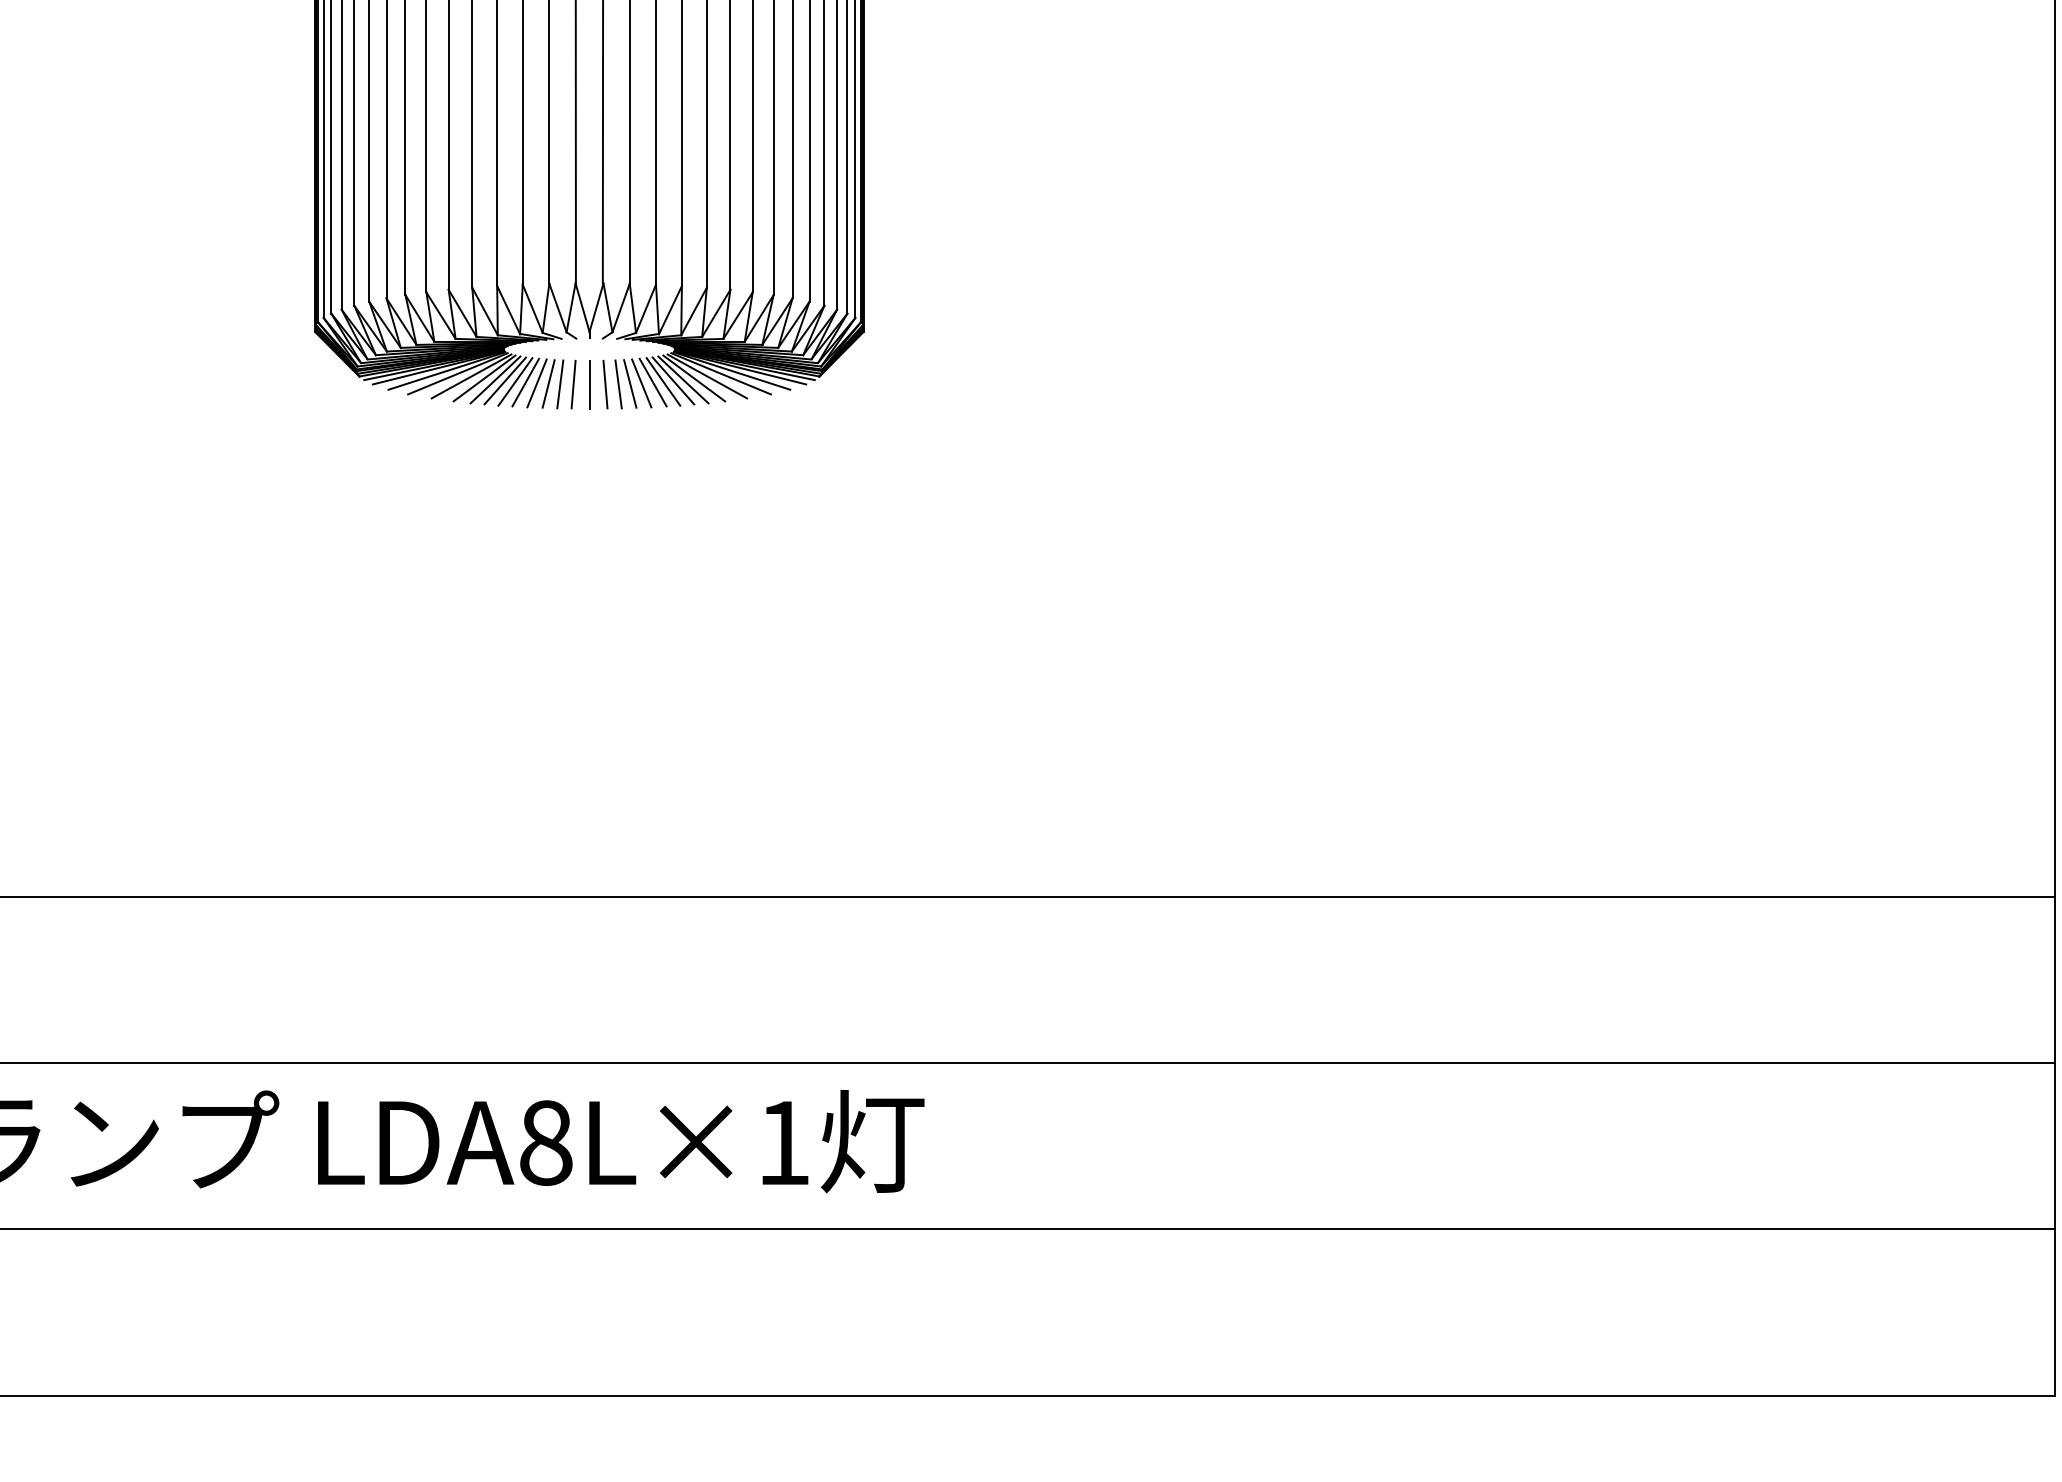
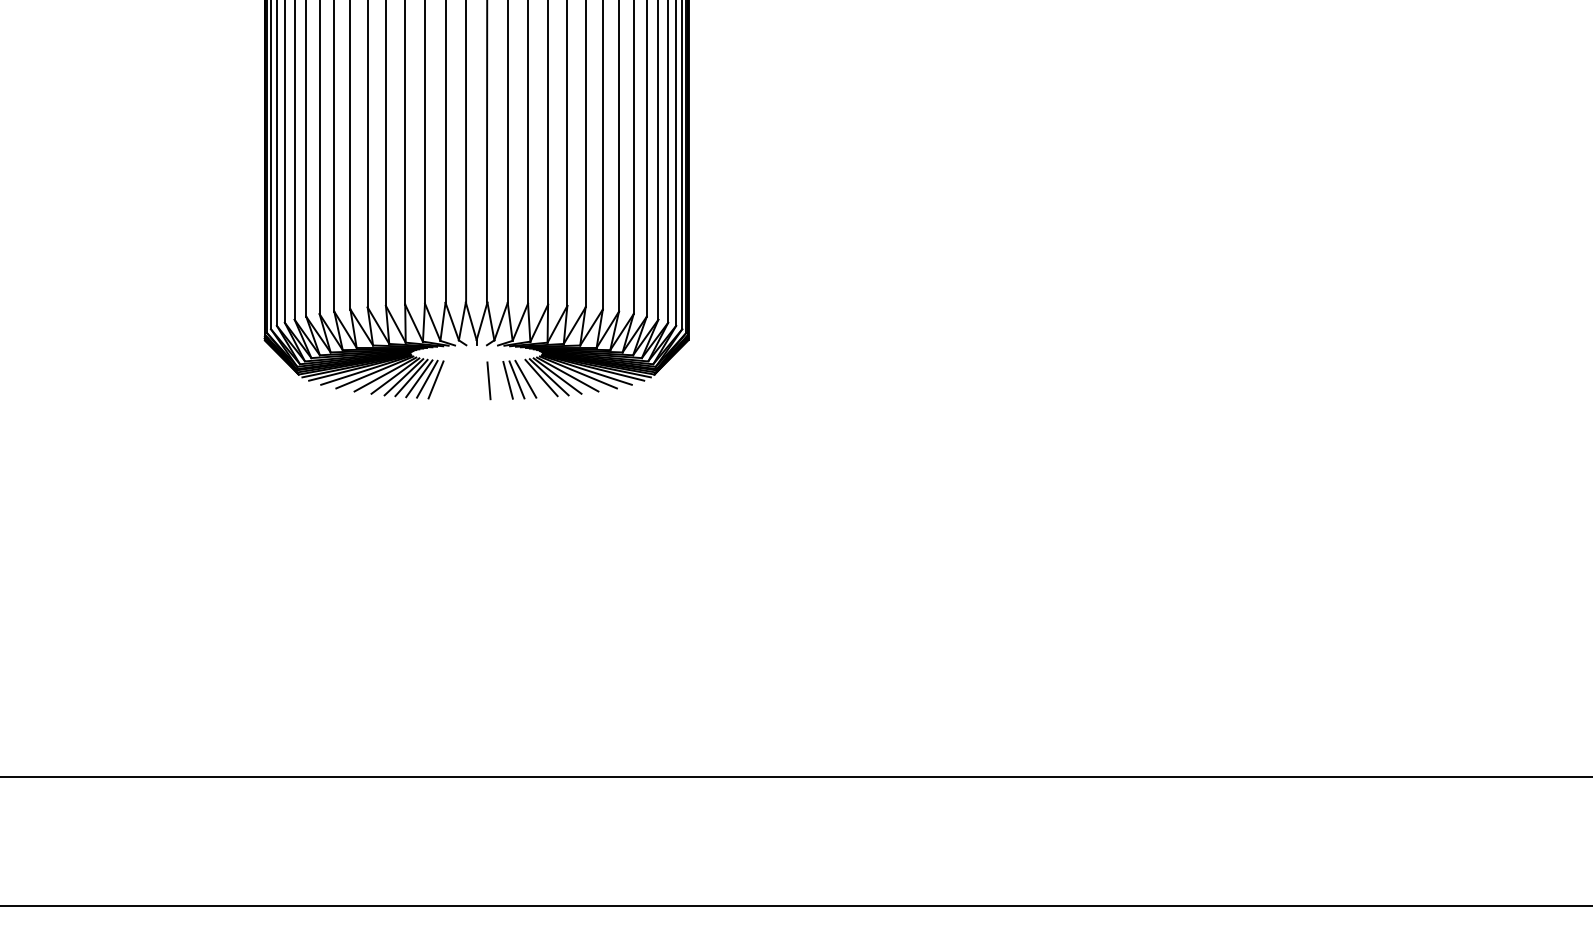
line: (663, 381) -> (533, 378), removed
line: (548, 383) -> (444, 379), removed
line: (560, 384) -> (454, 380), removed
line: (573, 384) -> (464, 380), removed
line: (589, 384) -> (476, 380), removed
line: (618, 384) -> (499, 380), removed

